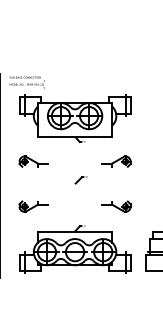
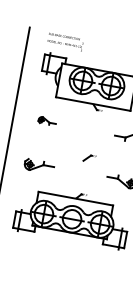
text: (26, 82) -> (64, 41), moved
part: (33, 161) -> (47, 121), size x0.6
part: (80, 180) -> (88, 158), moved

